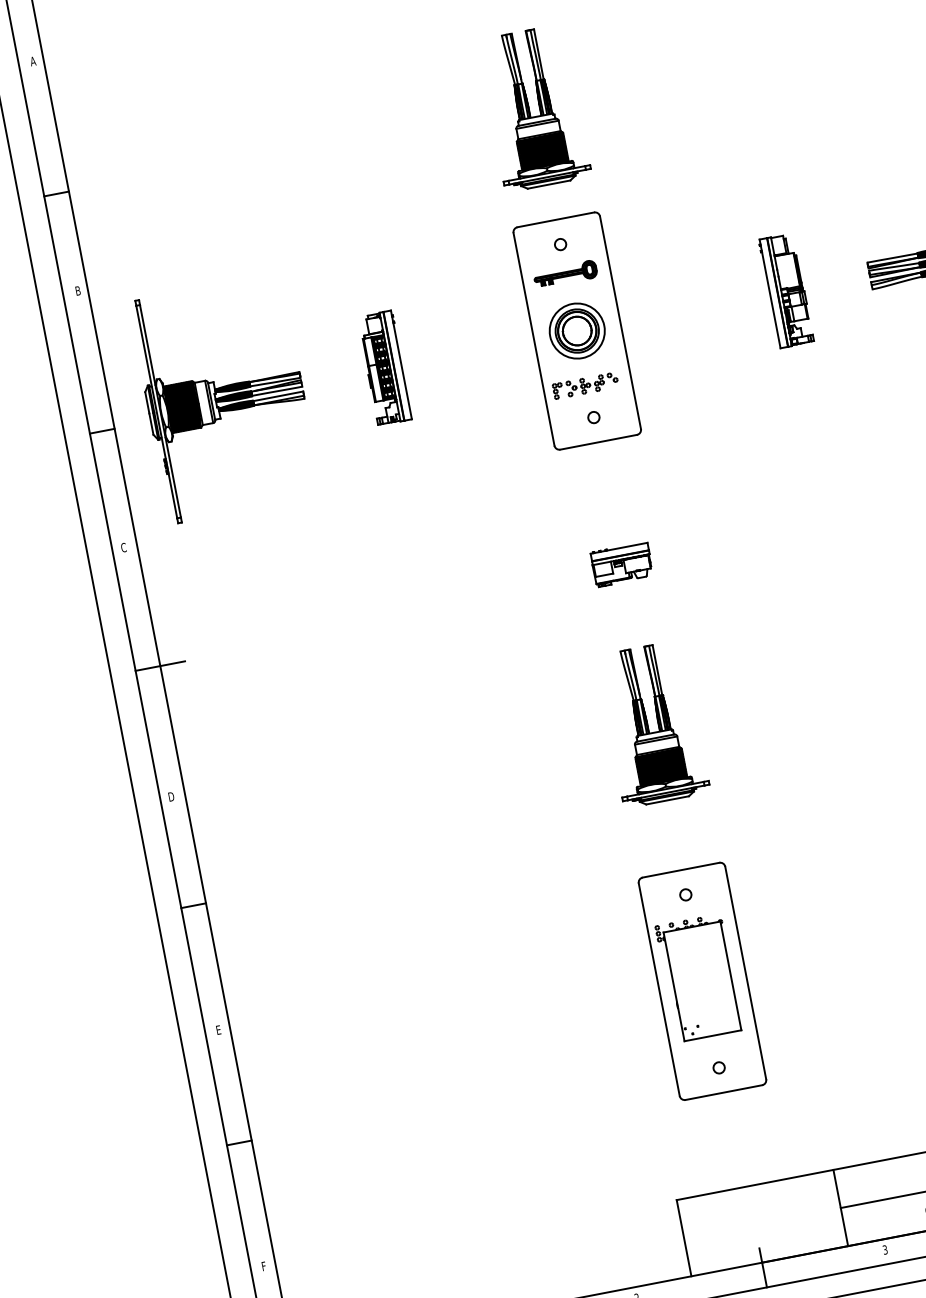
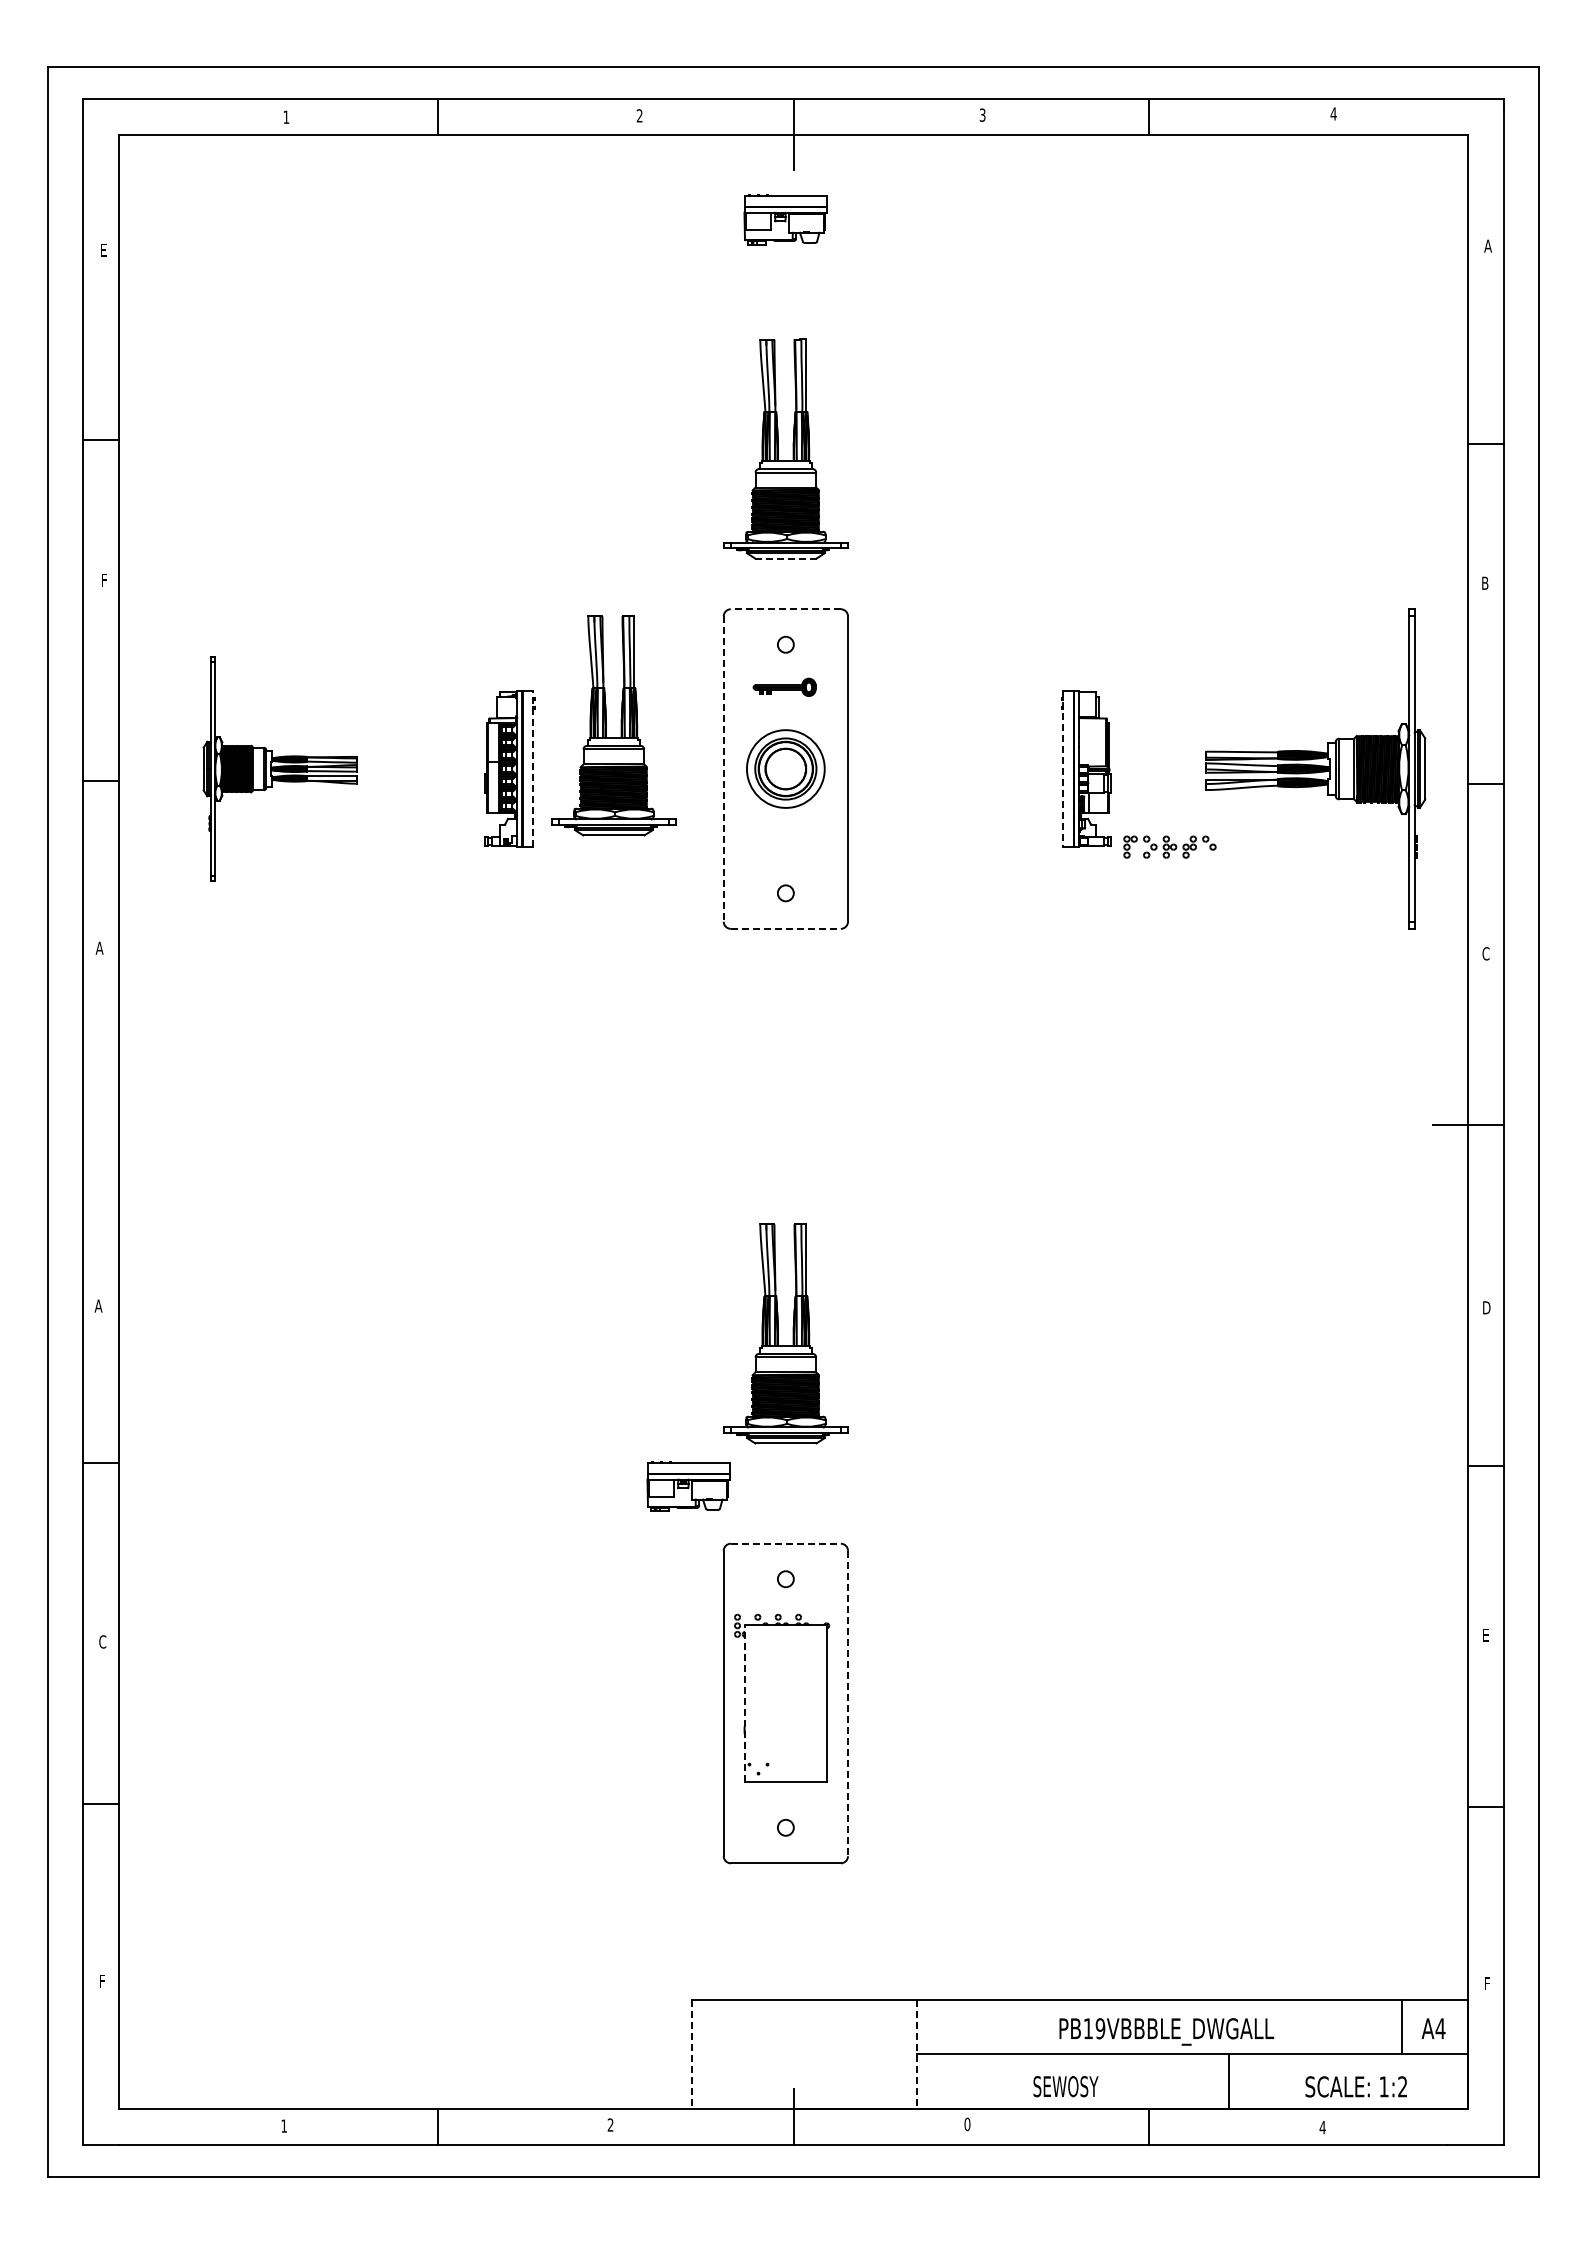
text: (32, 60) -> (103, 249), A -> E
line: (548, 184) -> (785, 558), solid -> dashed
line: (555, 220) -> (785, 609), solid -> dashed
part: (565, 274) -> (784, 687), size x0.7
text: (78, 290) -> (105, 579), B -> F
line: (769, 294) -> (1062, 769), solid -> dashed
part: (446, 324) -> (606, 725), added
line: (533, 339) -> (723, 769), solid -> dashed
line: (401, 364) -> (533, 768), solid -> dashed
part: (585, 385) -> (1169, 846), moved
part: (224, 398) -> (279, 768), size x0.7
line: (599, 441) -> (786, 928), solid -> dashed
text: (123, 547) -> (99, 947), C -> A
part: (621, 564) -> (688, 1486), moved
line: (160, 666) -> (118, 1122), removed
text: (170, 796) -> (98, 1305), D -> A
line: (681, 869) -> (786, 1543), solid -> dashed
line: (746, 972) -> (848, 1703), solid -> dashed
line: (674, 986) -> (745, 1703), solid -> dashed
text: (218, 1029) -> (102, 1641), E -> C
line: (841, 1207) -> (917, 2054), solid -> dashed
line: (683, 1238) -> (691, 2054), solid -> dashed
text: (885, 1250) -> (967, 2124), 3 -> 0

